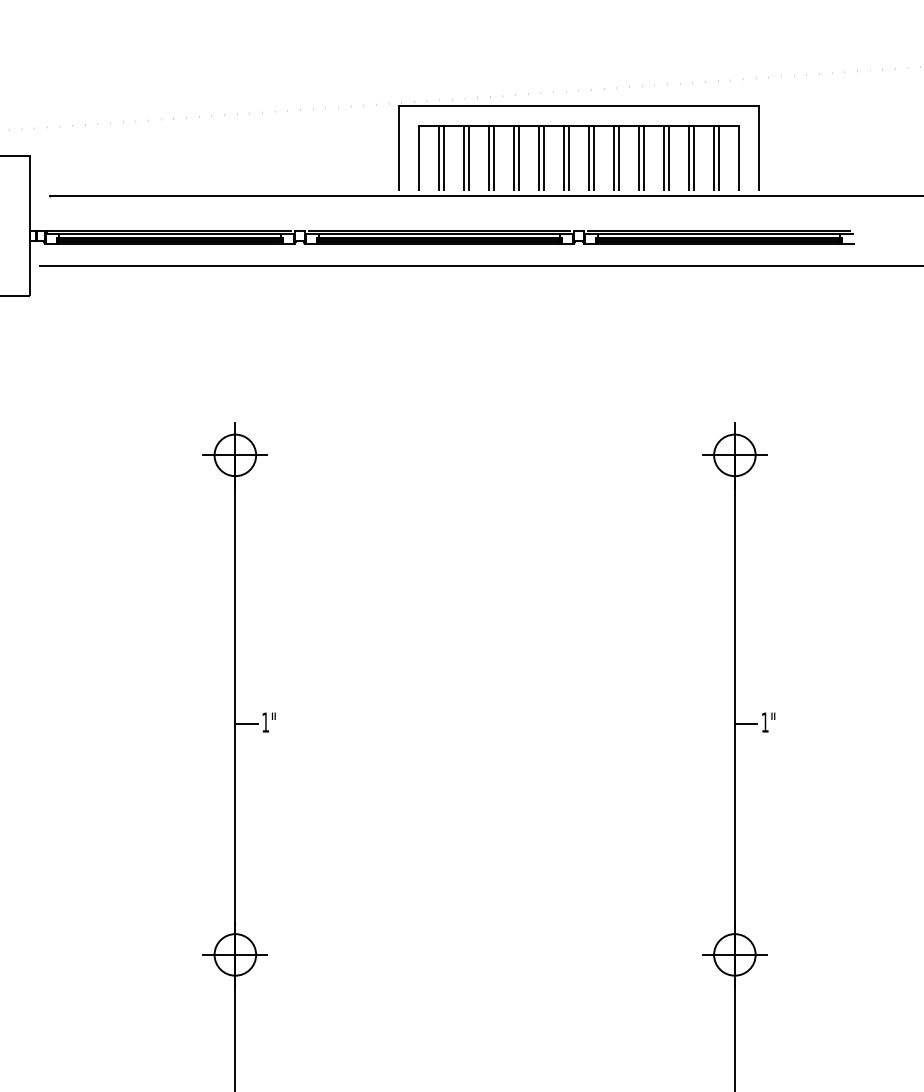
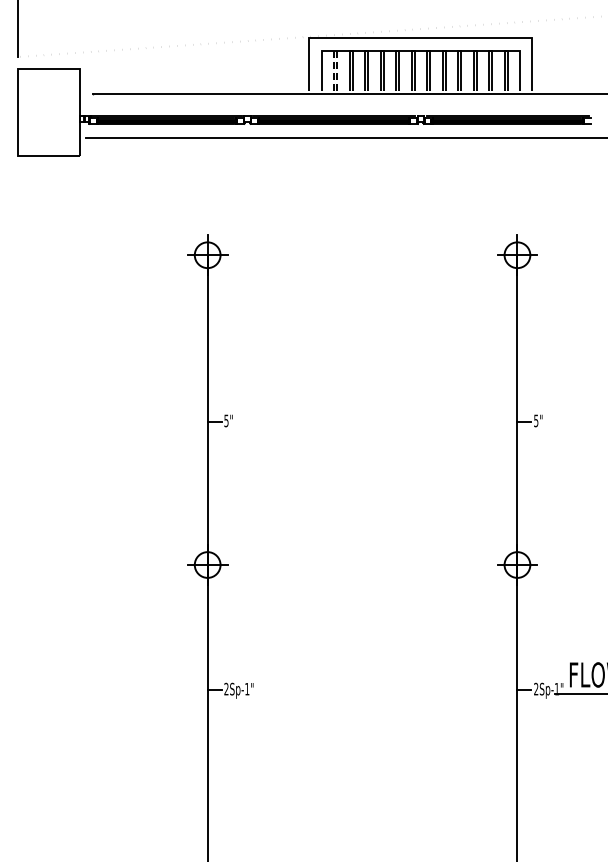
line: (441, 125) -> (335, 50), solid -> dashed
text: (265, 721) -> (226, 420), 1" -> 5"
text: (765, 721) -> (536, 420), 1" -> 5"

